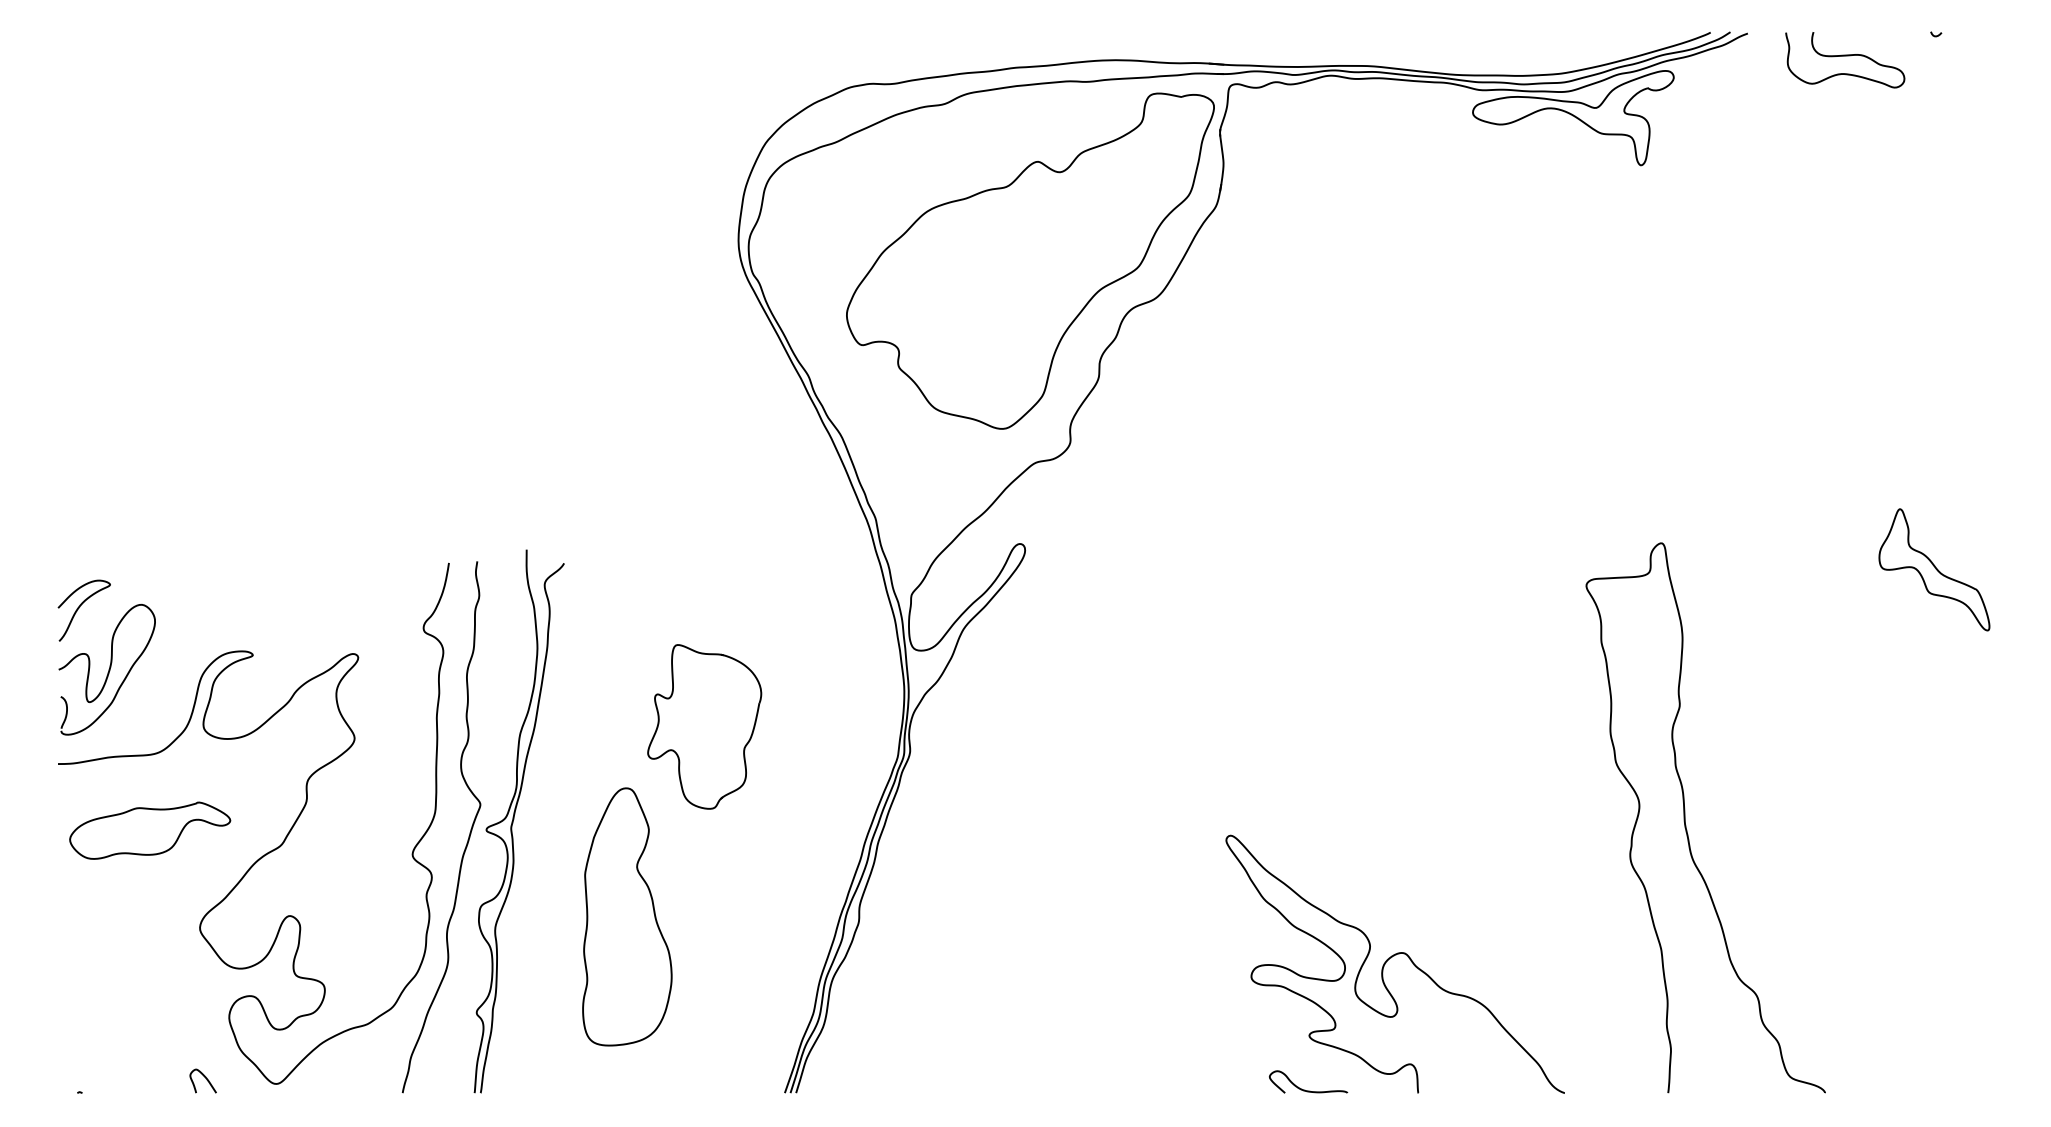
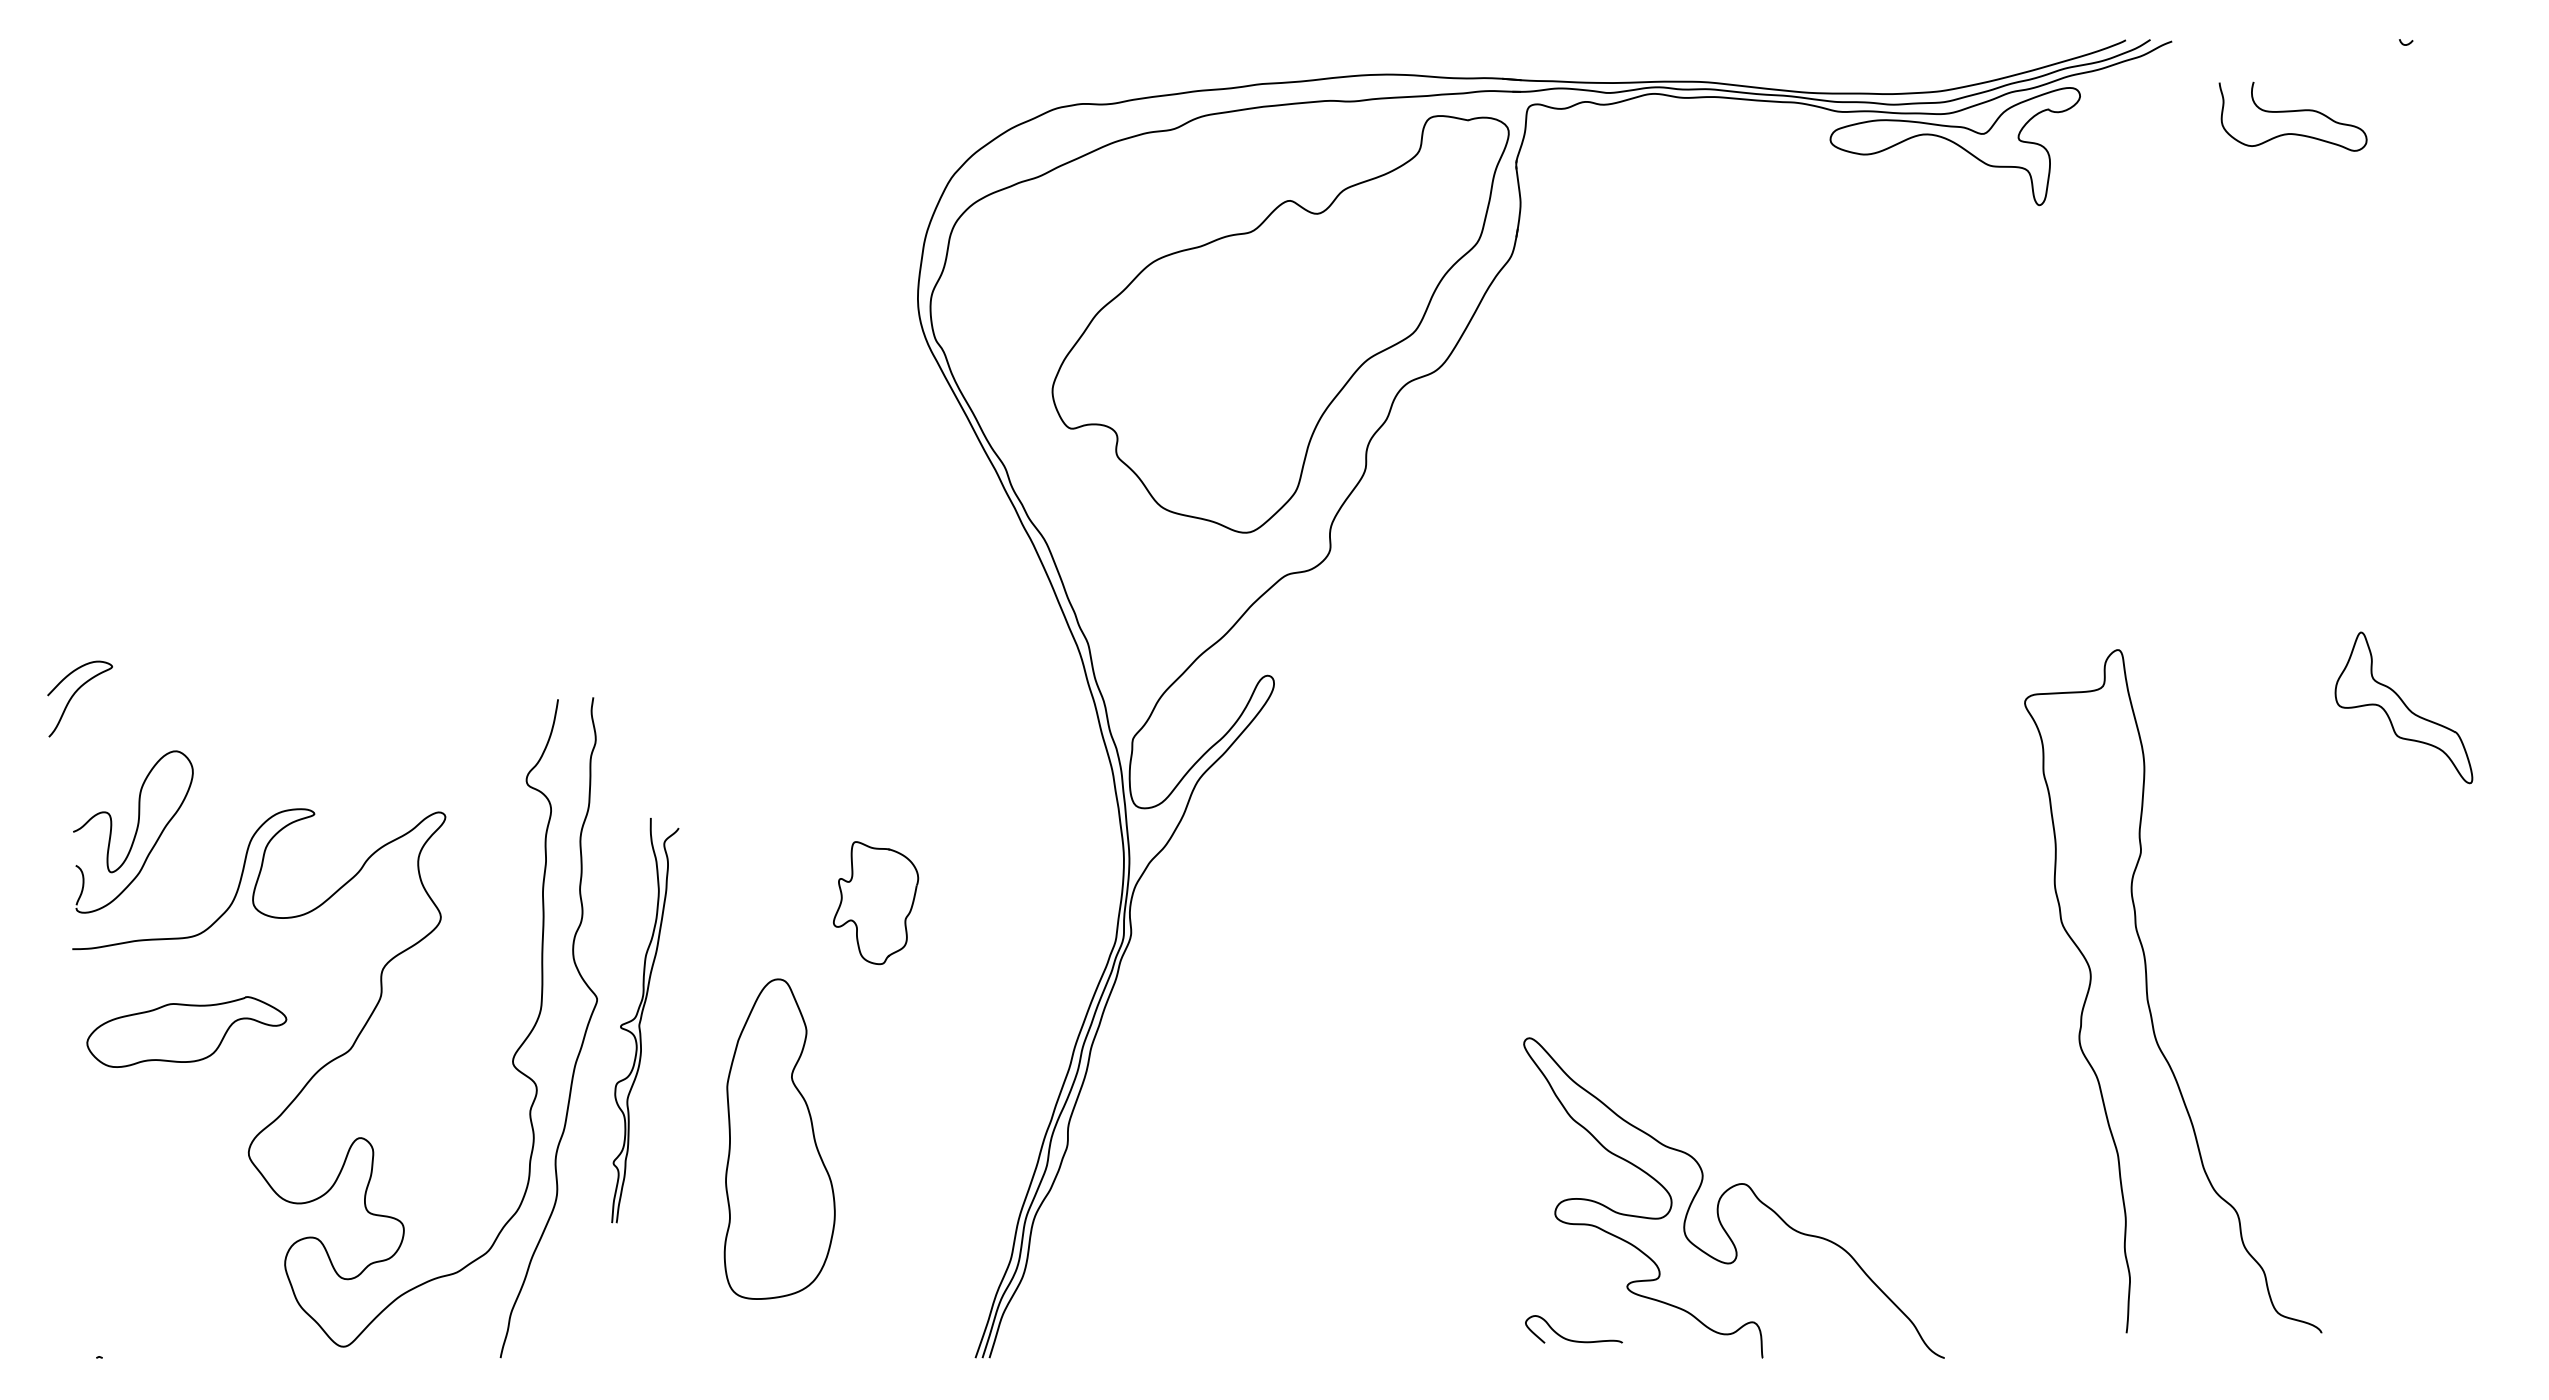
curve: (1845, 56) -> (2293, 112), moved
curve: (80, 607) -> (75, 695), moved
part: (704, 726) -> (875, 902), size x0.6
curve: (1685, 817) -> (2148, 990), moved
part: (518, 821) -> (644, 1020), size x0.6
curve: (204, 1077) -> (254, 1338), removed
curve: (1304, 1089) -> (1568, 1338), moved

